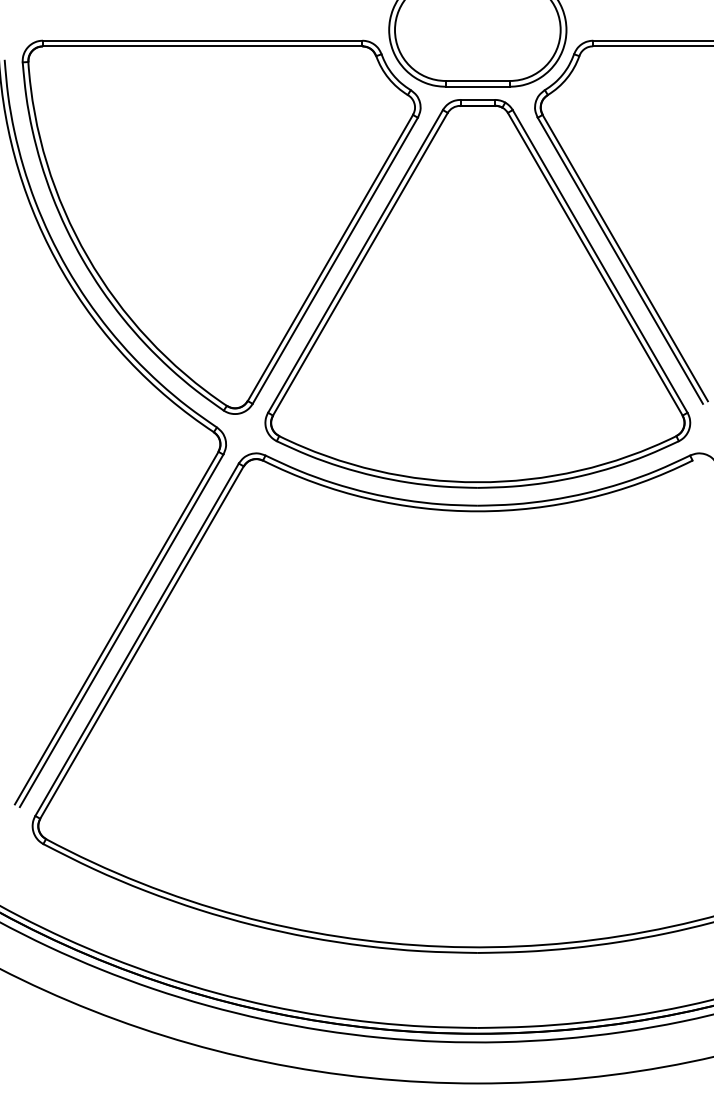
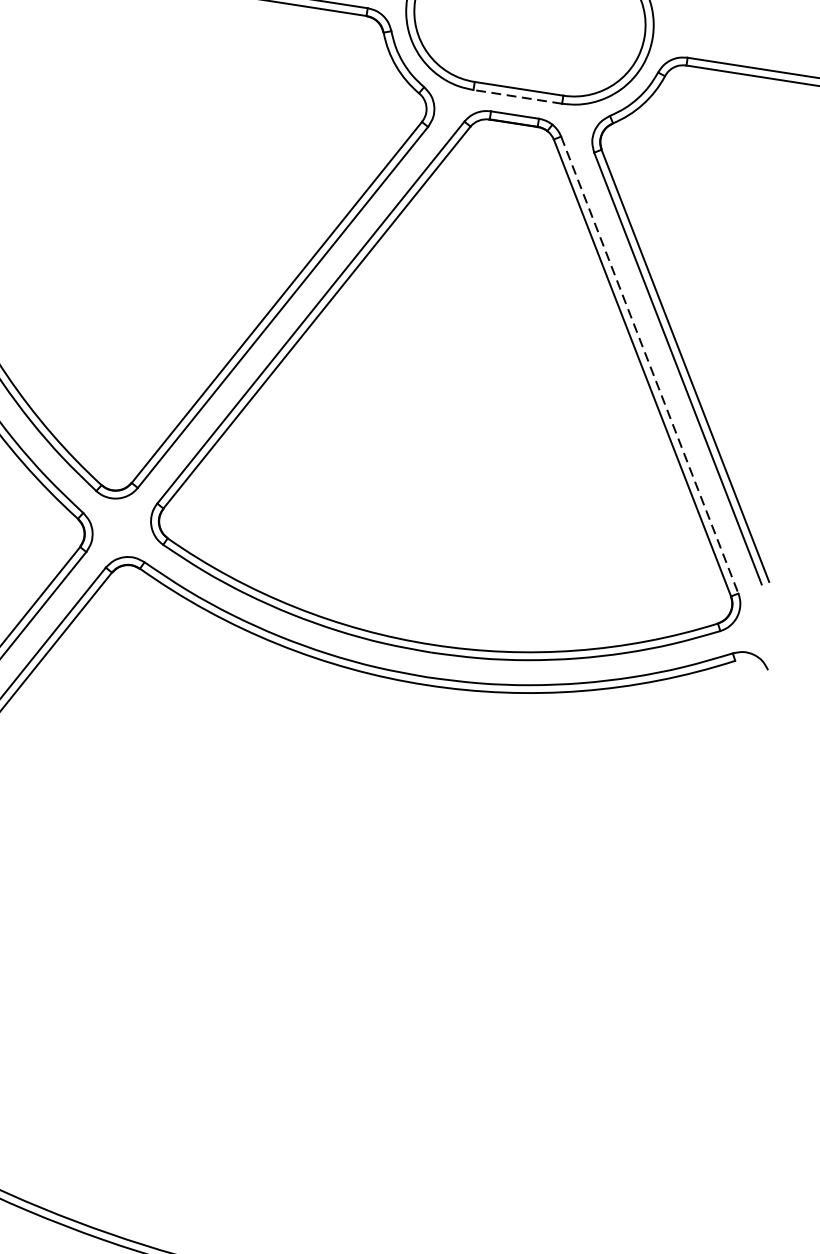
line: (477, 86) -> (517, 96), solid -> dashed
line: (600, 261) -> (650, 365), solid -> dashed

